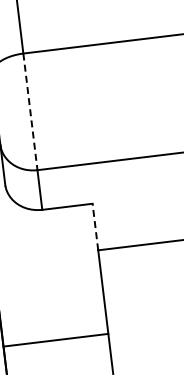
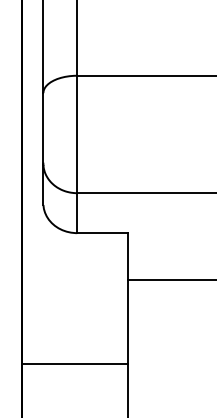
line: (30, 111) -> (77, 134), dashed -> solid
line: (95, 226) -> (127, 256), dashed -> solid

